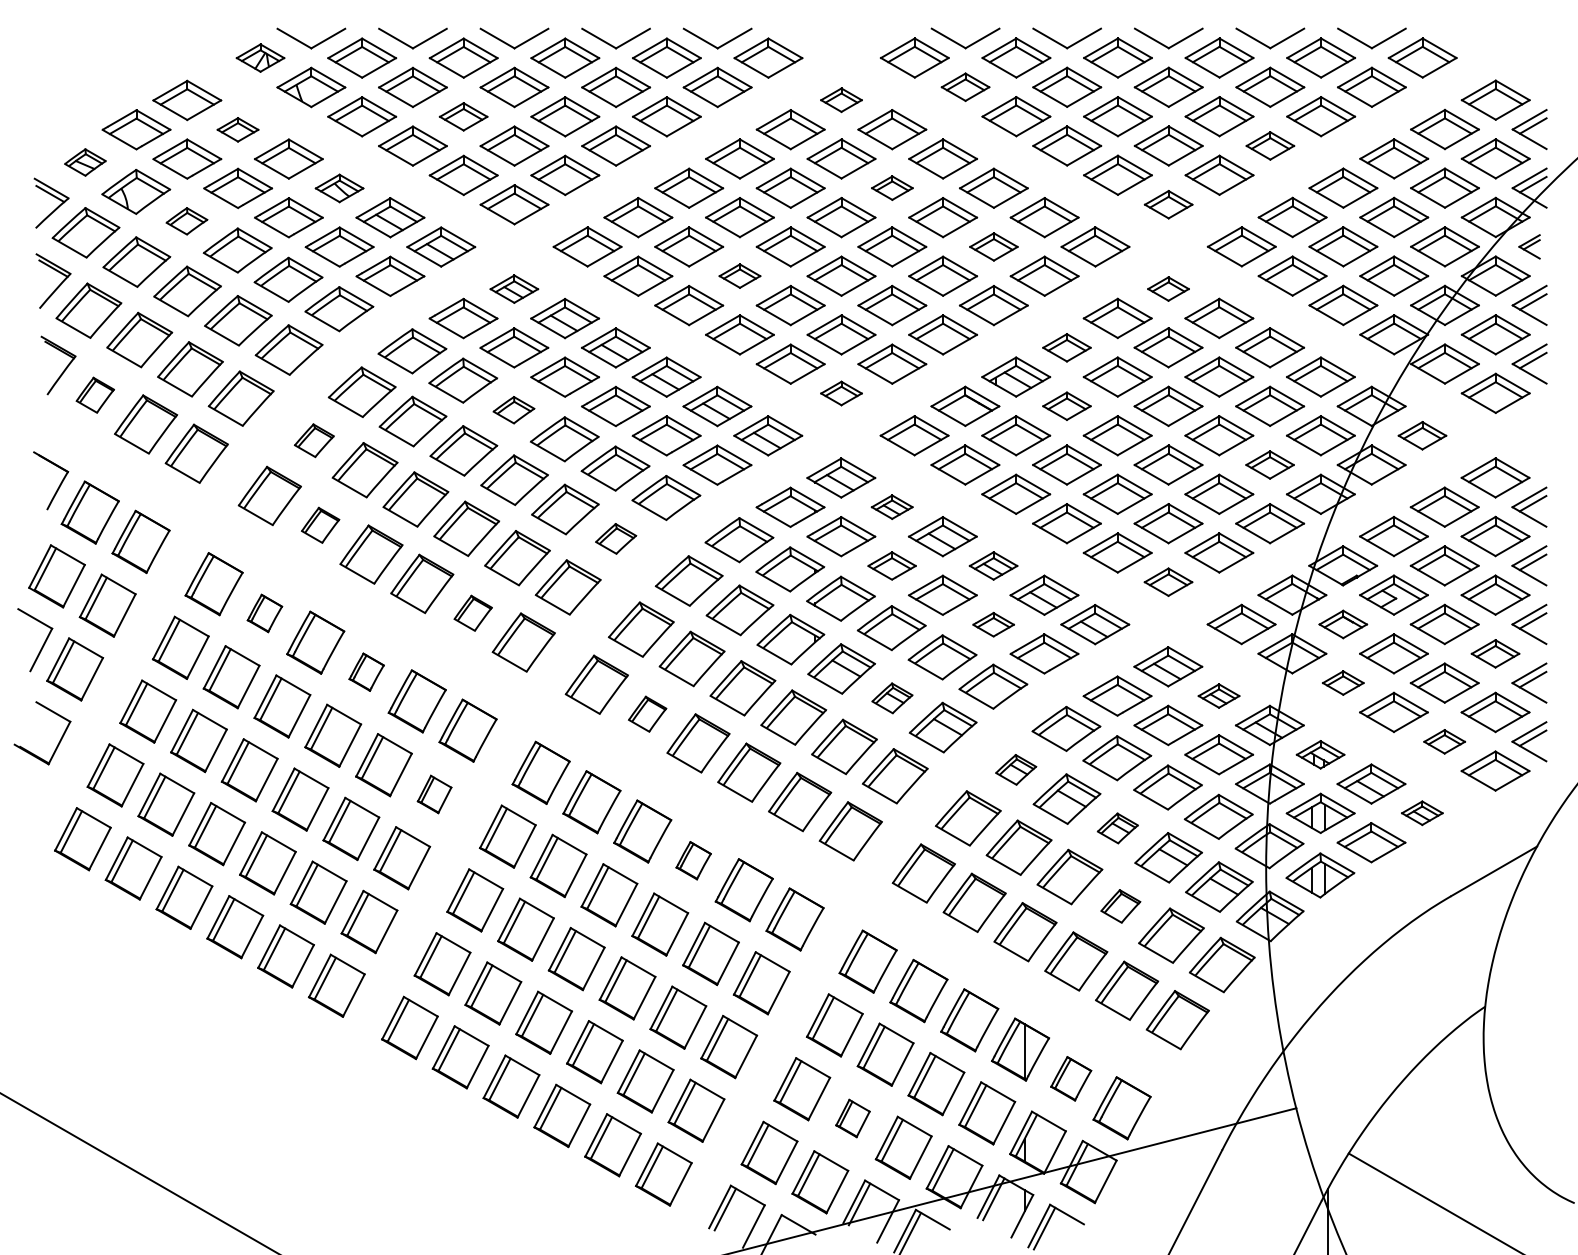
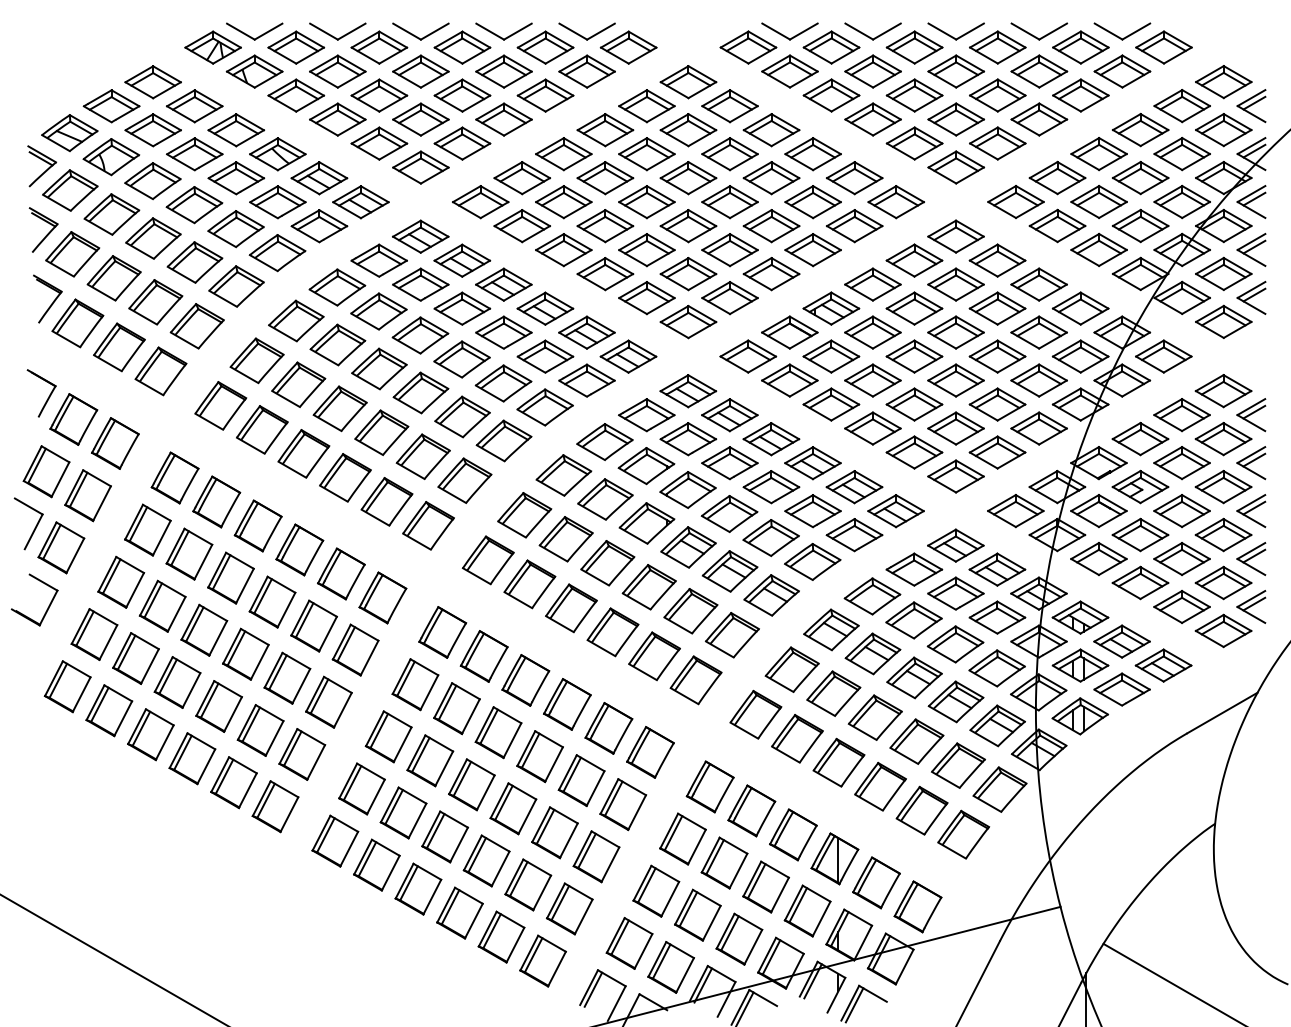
part: (260, 57) -> (213, 47), size x1.43
part: (965, 86) -> (789, 70), size x1.43
part: (841, 99) -> (688, 81), size x1.67
part: (463, 116) -> (379, 95), size x1.43
part: (237, 129) -> (194, 106), size x1.67
part: (1270, 145) -> (1039, 119), size x1.43
part: (85, 162) -> (69, 133), size x1.67
part: (892, 187) -> (730, 153), size x1.67
part: (339, 188) -> (277, 154), size x1.43
part: (1168, 204) -> (956, 167), size x1.43
part: (186, 221) -> (152, 181), size x1.67
part: (993, 246) -> (812, 201), size x1.43
part: (1529, 246) -> (1251, 201), size x1.67
part: (739, 275) -> (604, 225), size x1.67
part: (514, 288) -> (420, 236), size x1.43
part: (1168, 288) -> (956, 236), size x1.67
part: (1066, 347) -> (872, 284), size x1.43
part: (841, 393) -> (688, 322), size x1.67
part: (95, 395) -> (78, 323), size x1.67
part: (1066, 405) -> (872, 331), size x1.43
part: (513, 410) -> (420, 335), size x1.67
part: (1422, 435) -> (1163, 356), size x1.43
part: (314, 440) -> (257, 360), size x1.67
part: (1269, 464) -> (1038, 380), size x1.43
part: (892, 506) -> (730, 414), size x1.67
part: (320, 525) -> (262, 430), size x1.67
part: (615, 538) -> (503, 440), size x1.67
part: (891, 565) -> (729, 462), size x1.43
part: (993, 565) -> (812, 462), size x1.43
part: (1168, 581) -> (956, 475), size x1.43
part: (264, 613) -> (216, 502), size x1.67
part: (473, 613) -> (387, 502), size x1.67
part: (993, 624) -> (812, 511), size x1.67
part: (1343, 624) -> (1099, 511), size x1.43
part: (1495, 653) -> (1223, 534), size x1.43
part: (366, 672) -> (299, 550), size x1.67
part: (1343, 682) -> (1099, 558), size x1.67
part: (1218, 695) -> (996, 569), size x1.67
part: (892, 698) -> (730, 571), size x1.67
part: (647, 714) -> (529, 584), size x1.67
part: (1444, 741) -> (1181, 606), size x1.67
part: (1320, 754) -> (1080, 617), size x1.43
part: (1015, 769) -> (830, 629), size x1.67
part: (434, 794) -> (355, 650), size x1.67
part: (1422, 812) -> (1163, 664), size x1.67
part: (1117, 828) -> (914, 677), size x1.67
part: (693, 860) -> (567, 704), size x1.67
part: (1120, 906) -> (916, 741), size x1.67
part: (1070, 1078) -> (875, 882), size x1.43
part: (852, 1118) -> (697, 915), size x1.67

